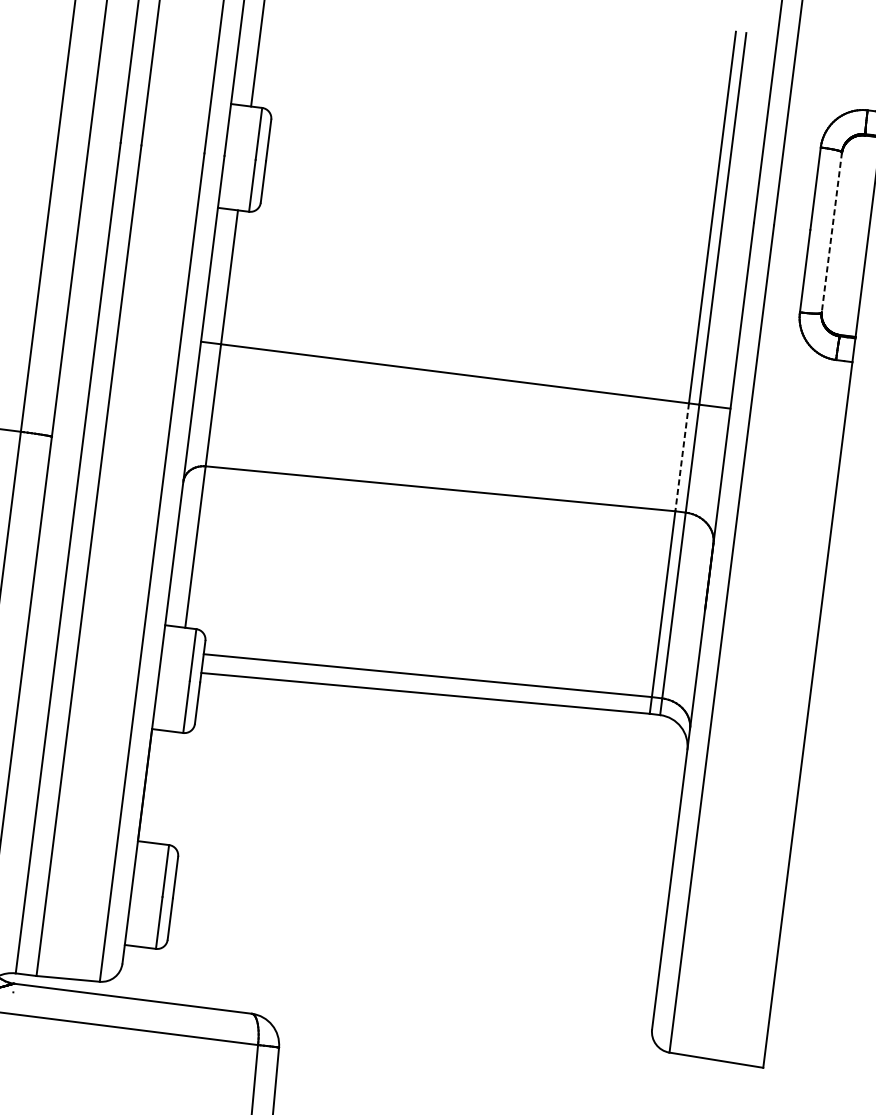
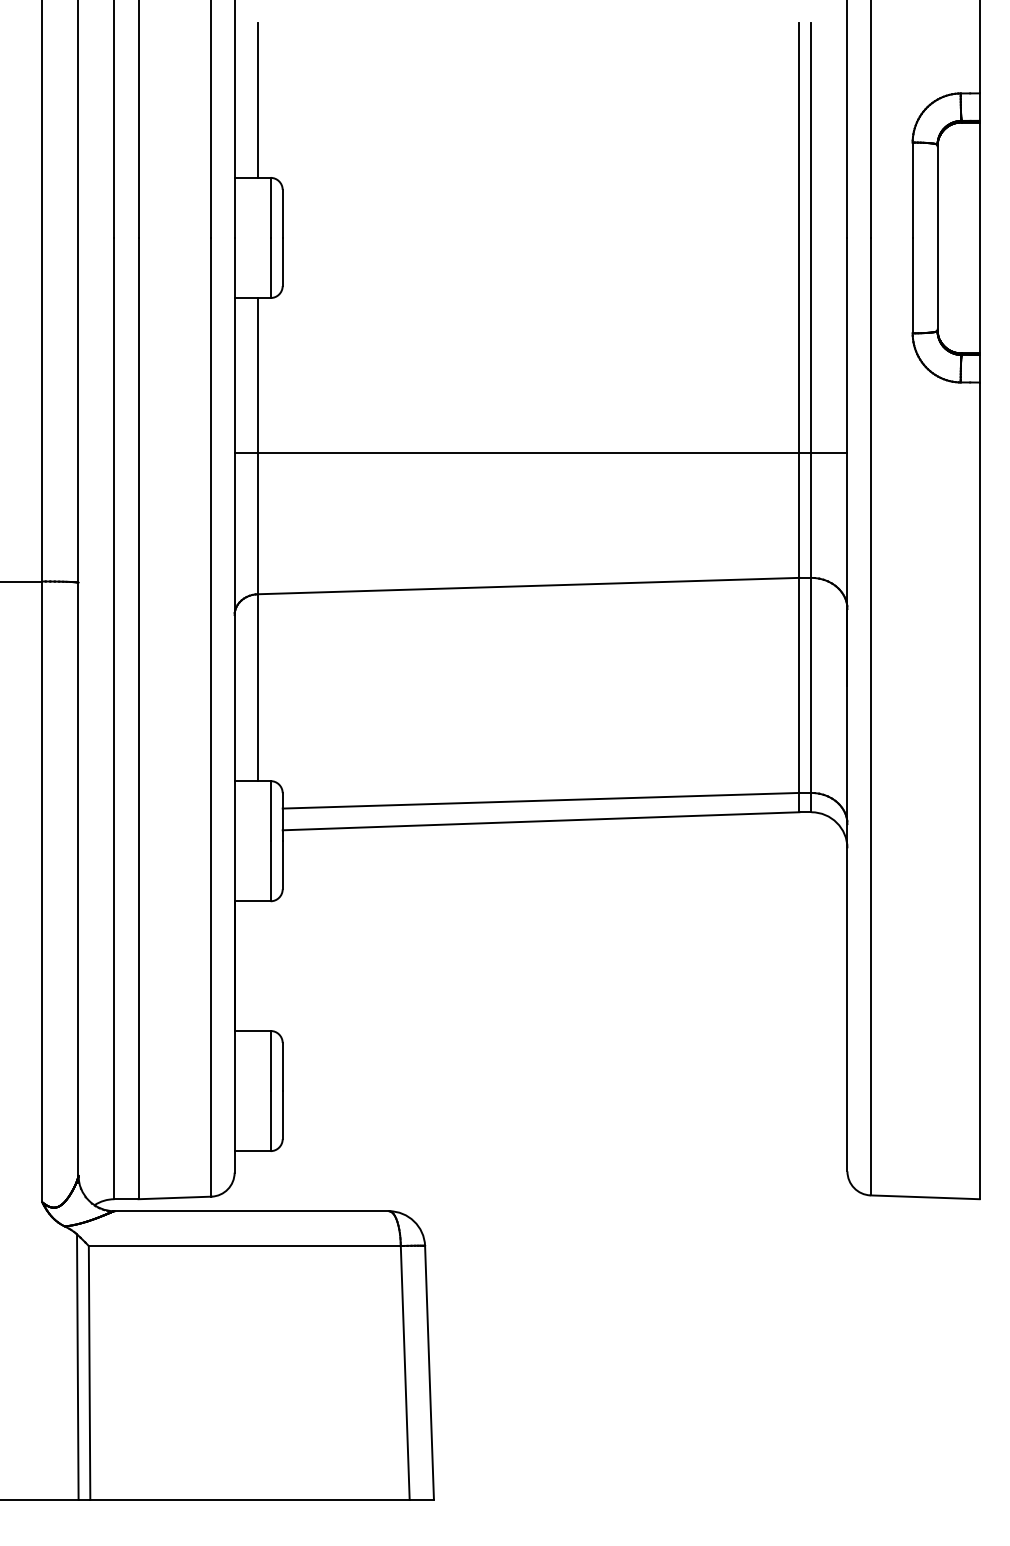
line: (831, 232) -> (937, 237), dashed -> solid
line: (682, 457) -> (799, 515), dashed -> solid

